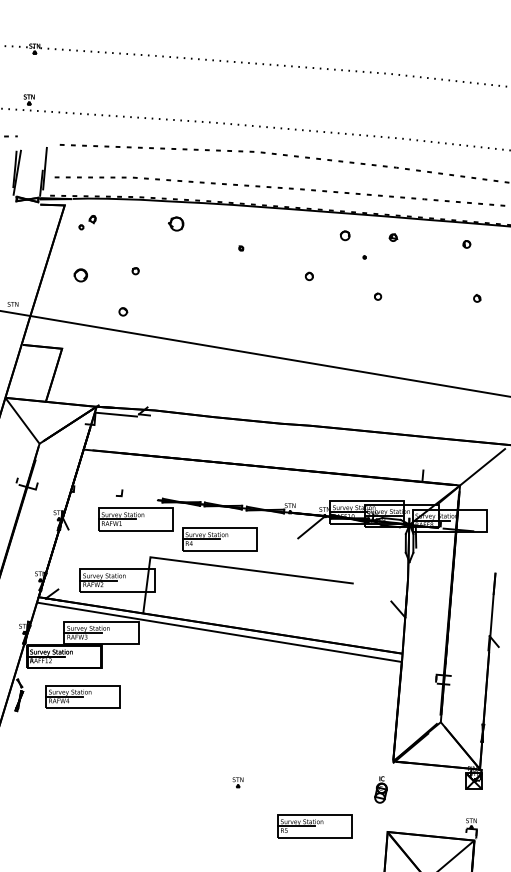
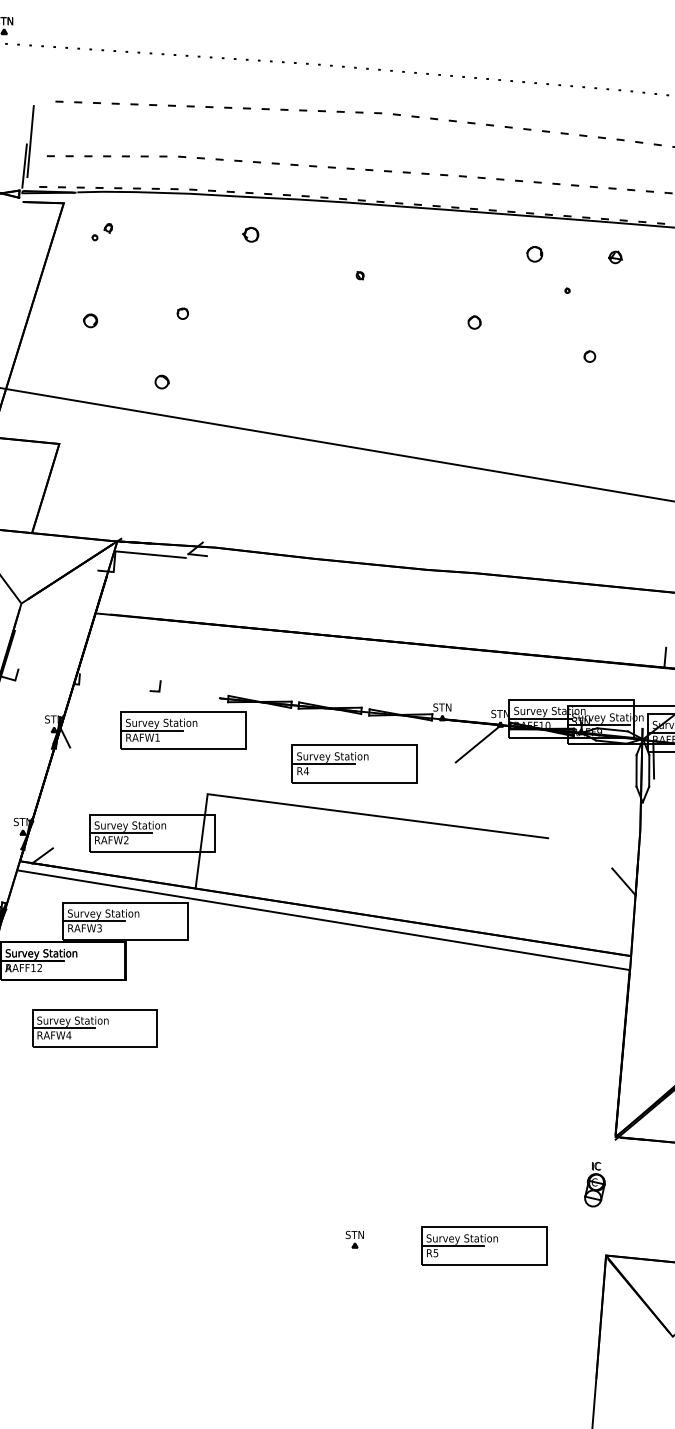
part: (87, 222) -> (101, 231), size x0.71
part: (175, 224) -> (249, 235), size x0.62
part: (80, 275) -> (90, 320), size x0.62
part: (219, 539) -> (353, 764), moved
part: (237, 782) -> (353, 1239), moved

